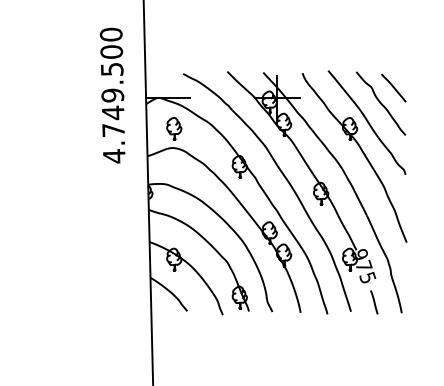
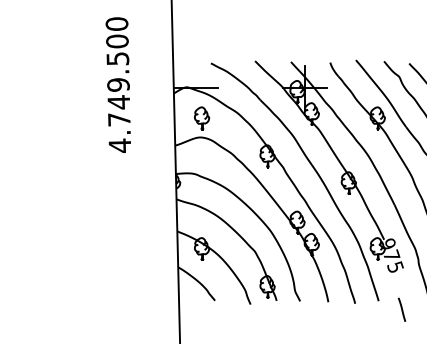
text: (112, 95) -> (118, 84), moved
line: (374, 302) -> (402, 309), moved

